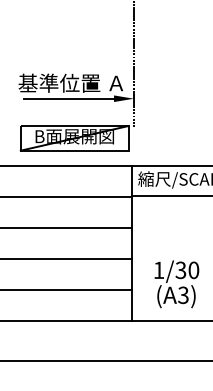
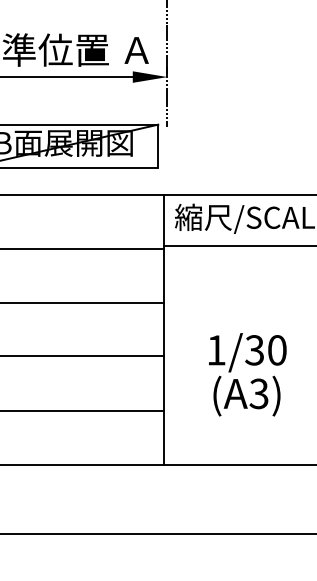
text: (176, 284) -> (247, 375), moved

